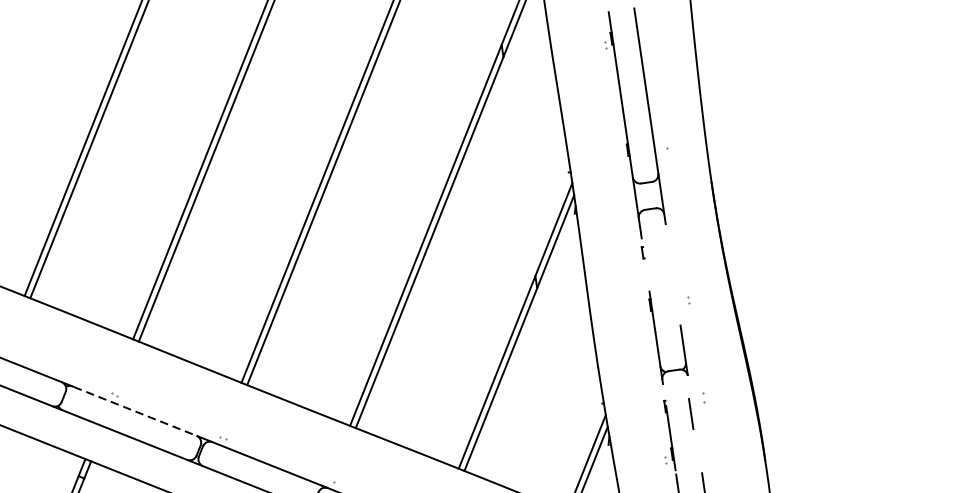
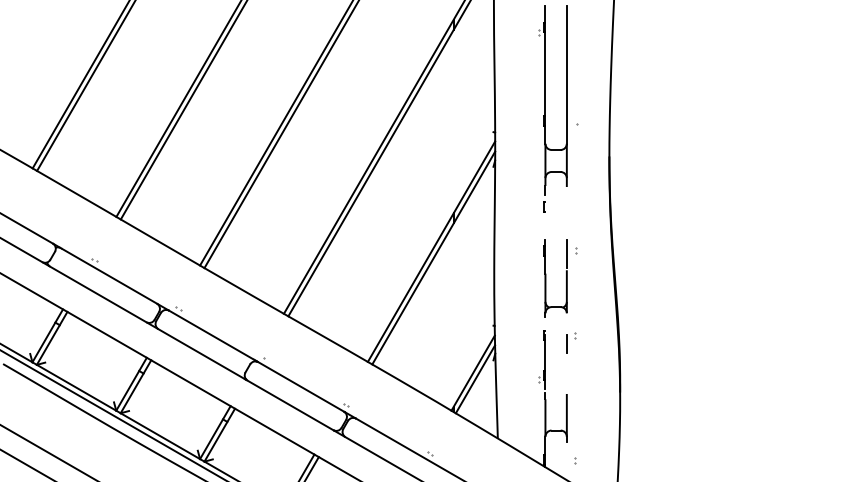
line: (677, 304) -> (566, 253), added
part: (698, 410) -> (571, 342), size x0.71
line: (135, 411) -> (109, 276), dashed -> solid

